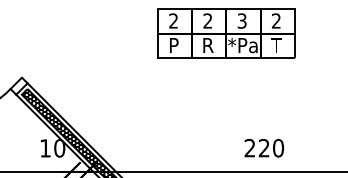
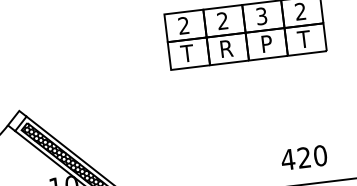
text: (173, 45) -> (187, 53), P -> T
text: (242, 45) -> (265, 44), *Pa -> P
text: (249, 147) -> (287, 158), 220 -> 420

